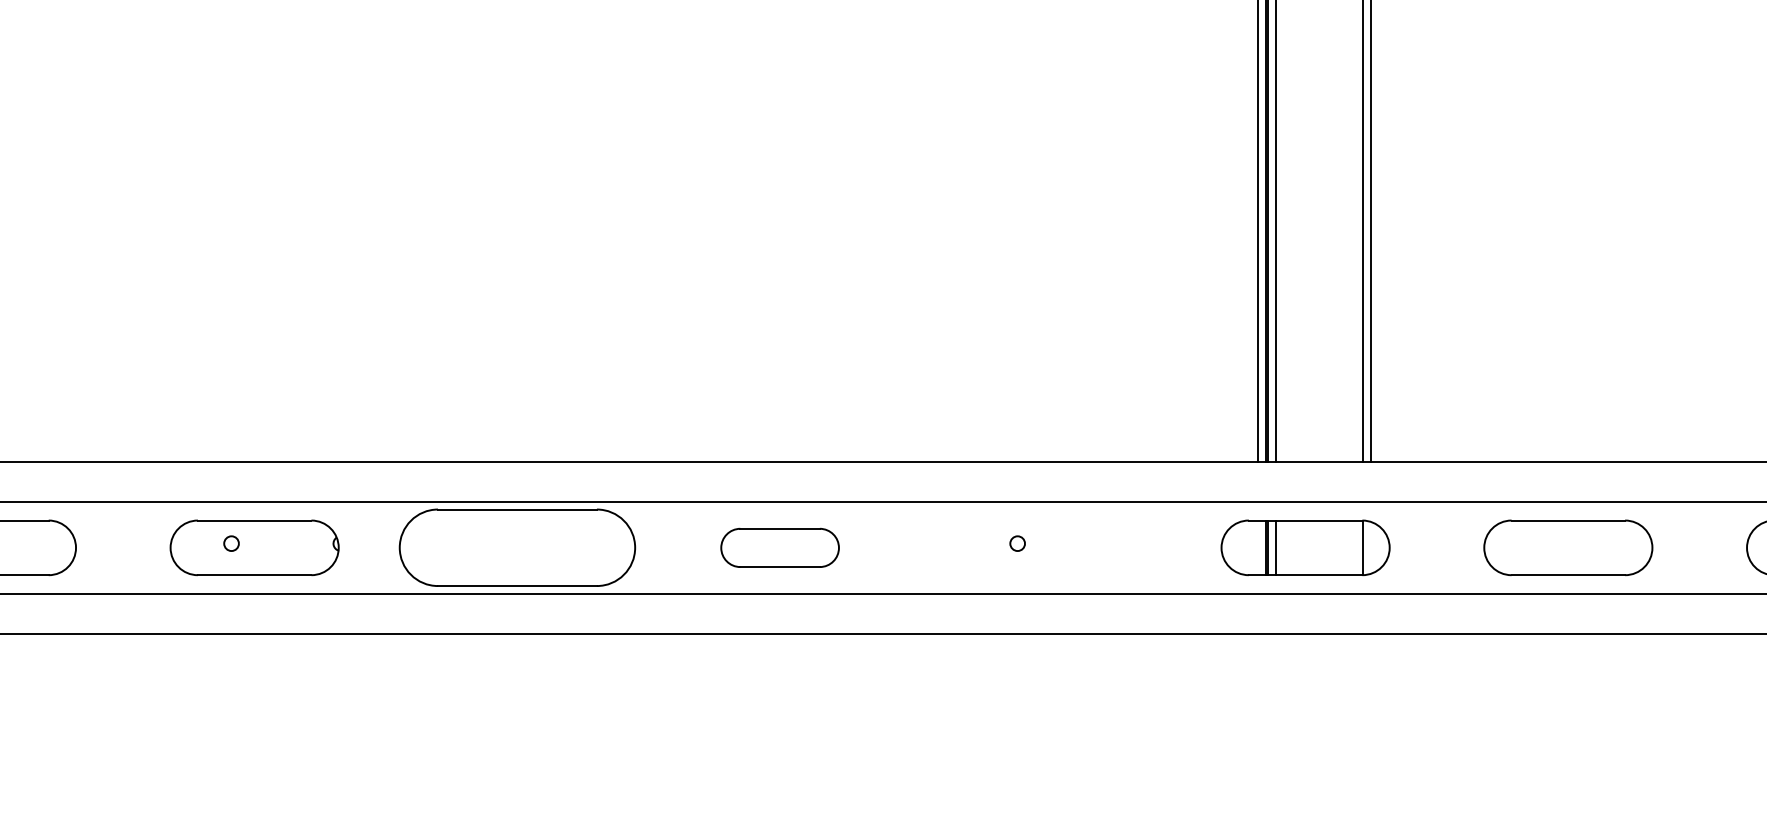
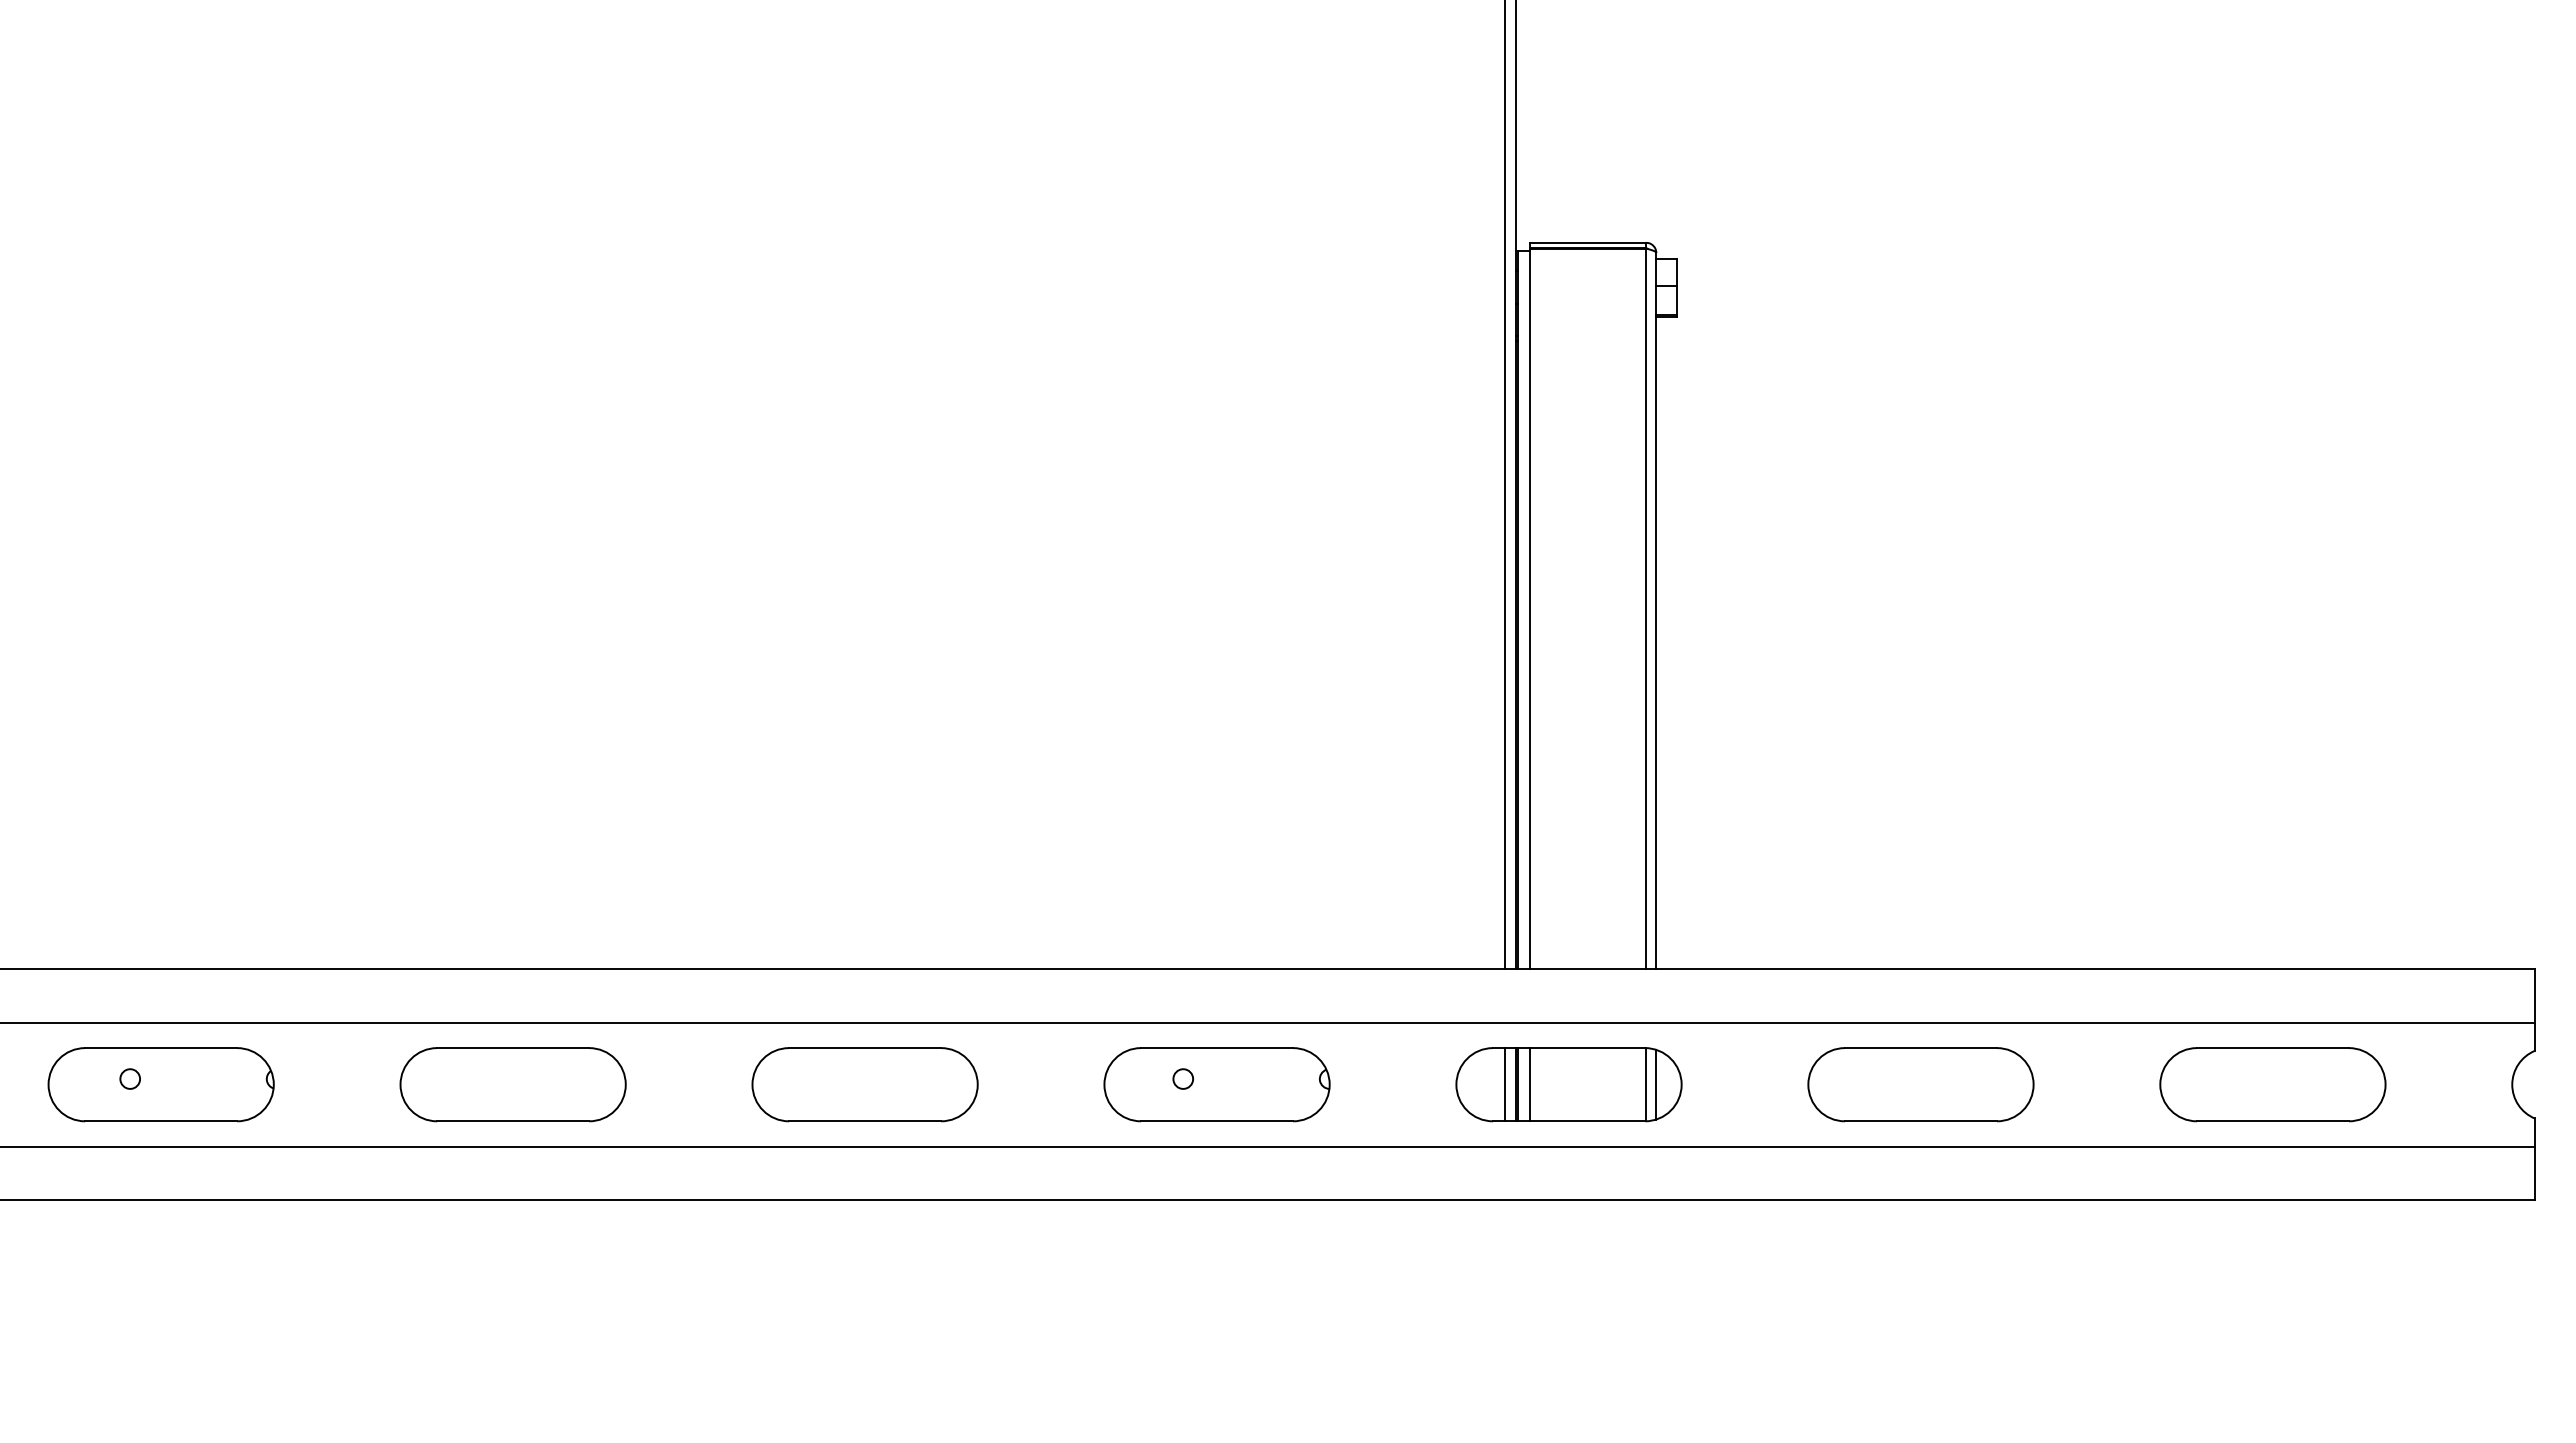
part: (516, 547) -> (512, 1084), size x0.71
part: (779, 547) -> (864, 1084), size x1.43
part: (1042, 547) -> (1216, 1084), added
line: (1258, 547) -> (1505, 1084), added
line: (1370, 547) -> (1656, 1084), added

